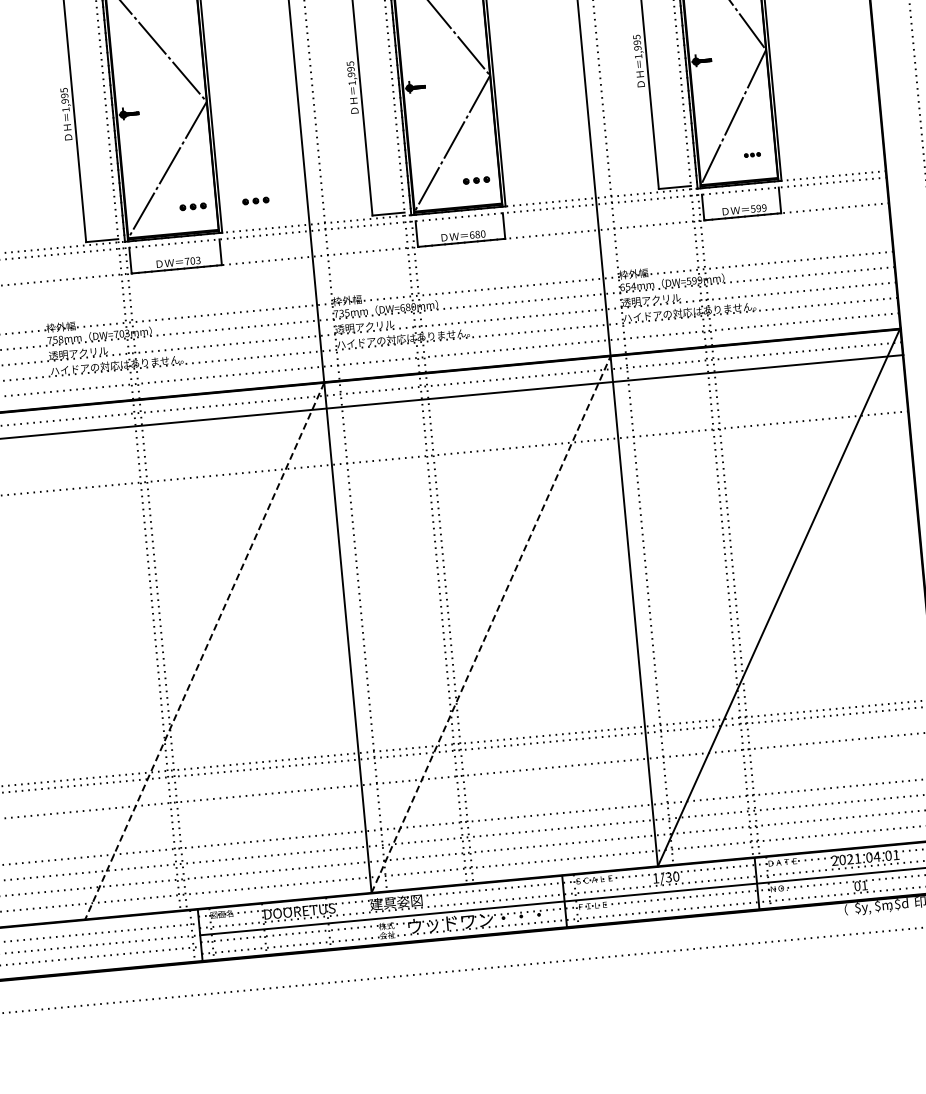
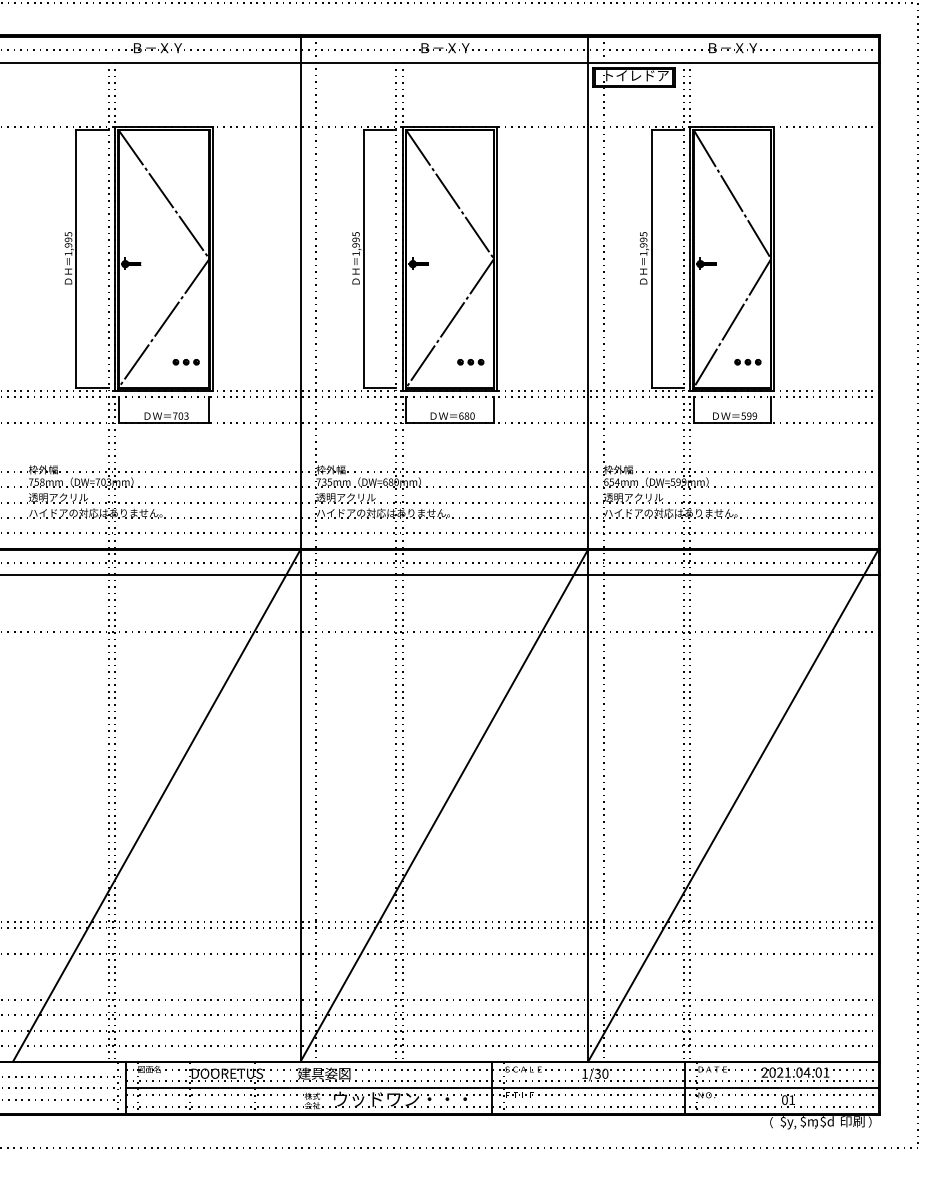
part: (752, 155) -> (747, 362), size x1.67
part: (255, 201) -> (248, 362), removed
line: (491, 624) -> (444, 805), dashed -> solid
line: (204, 650) -> (156, 805), dashed -> solid

